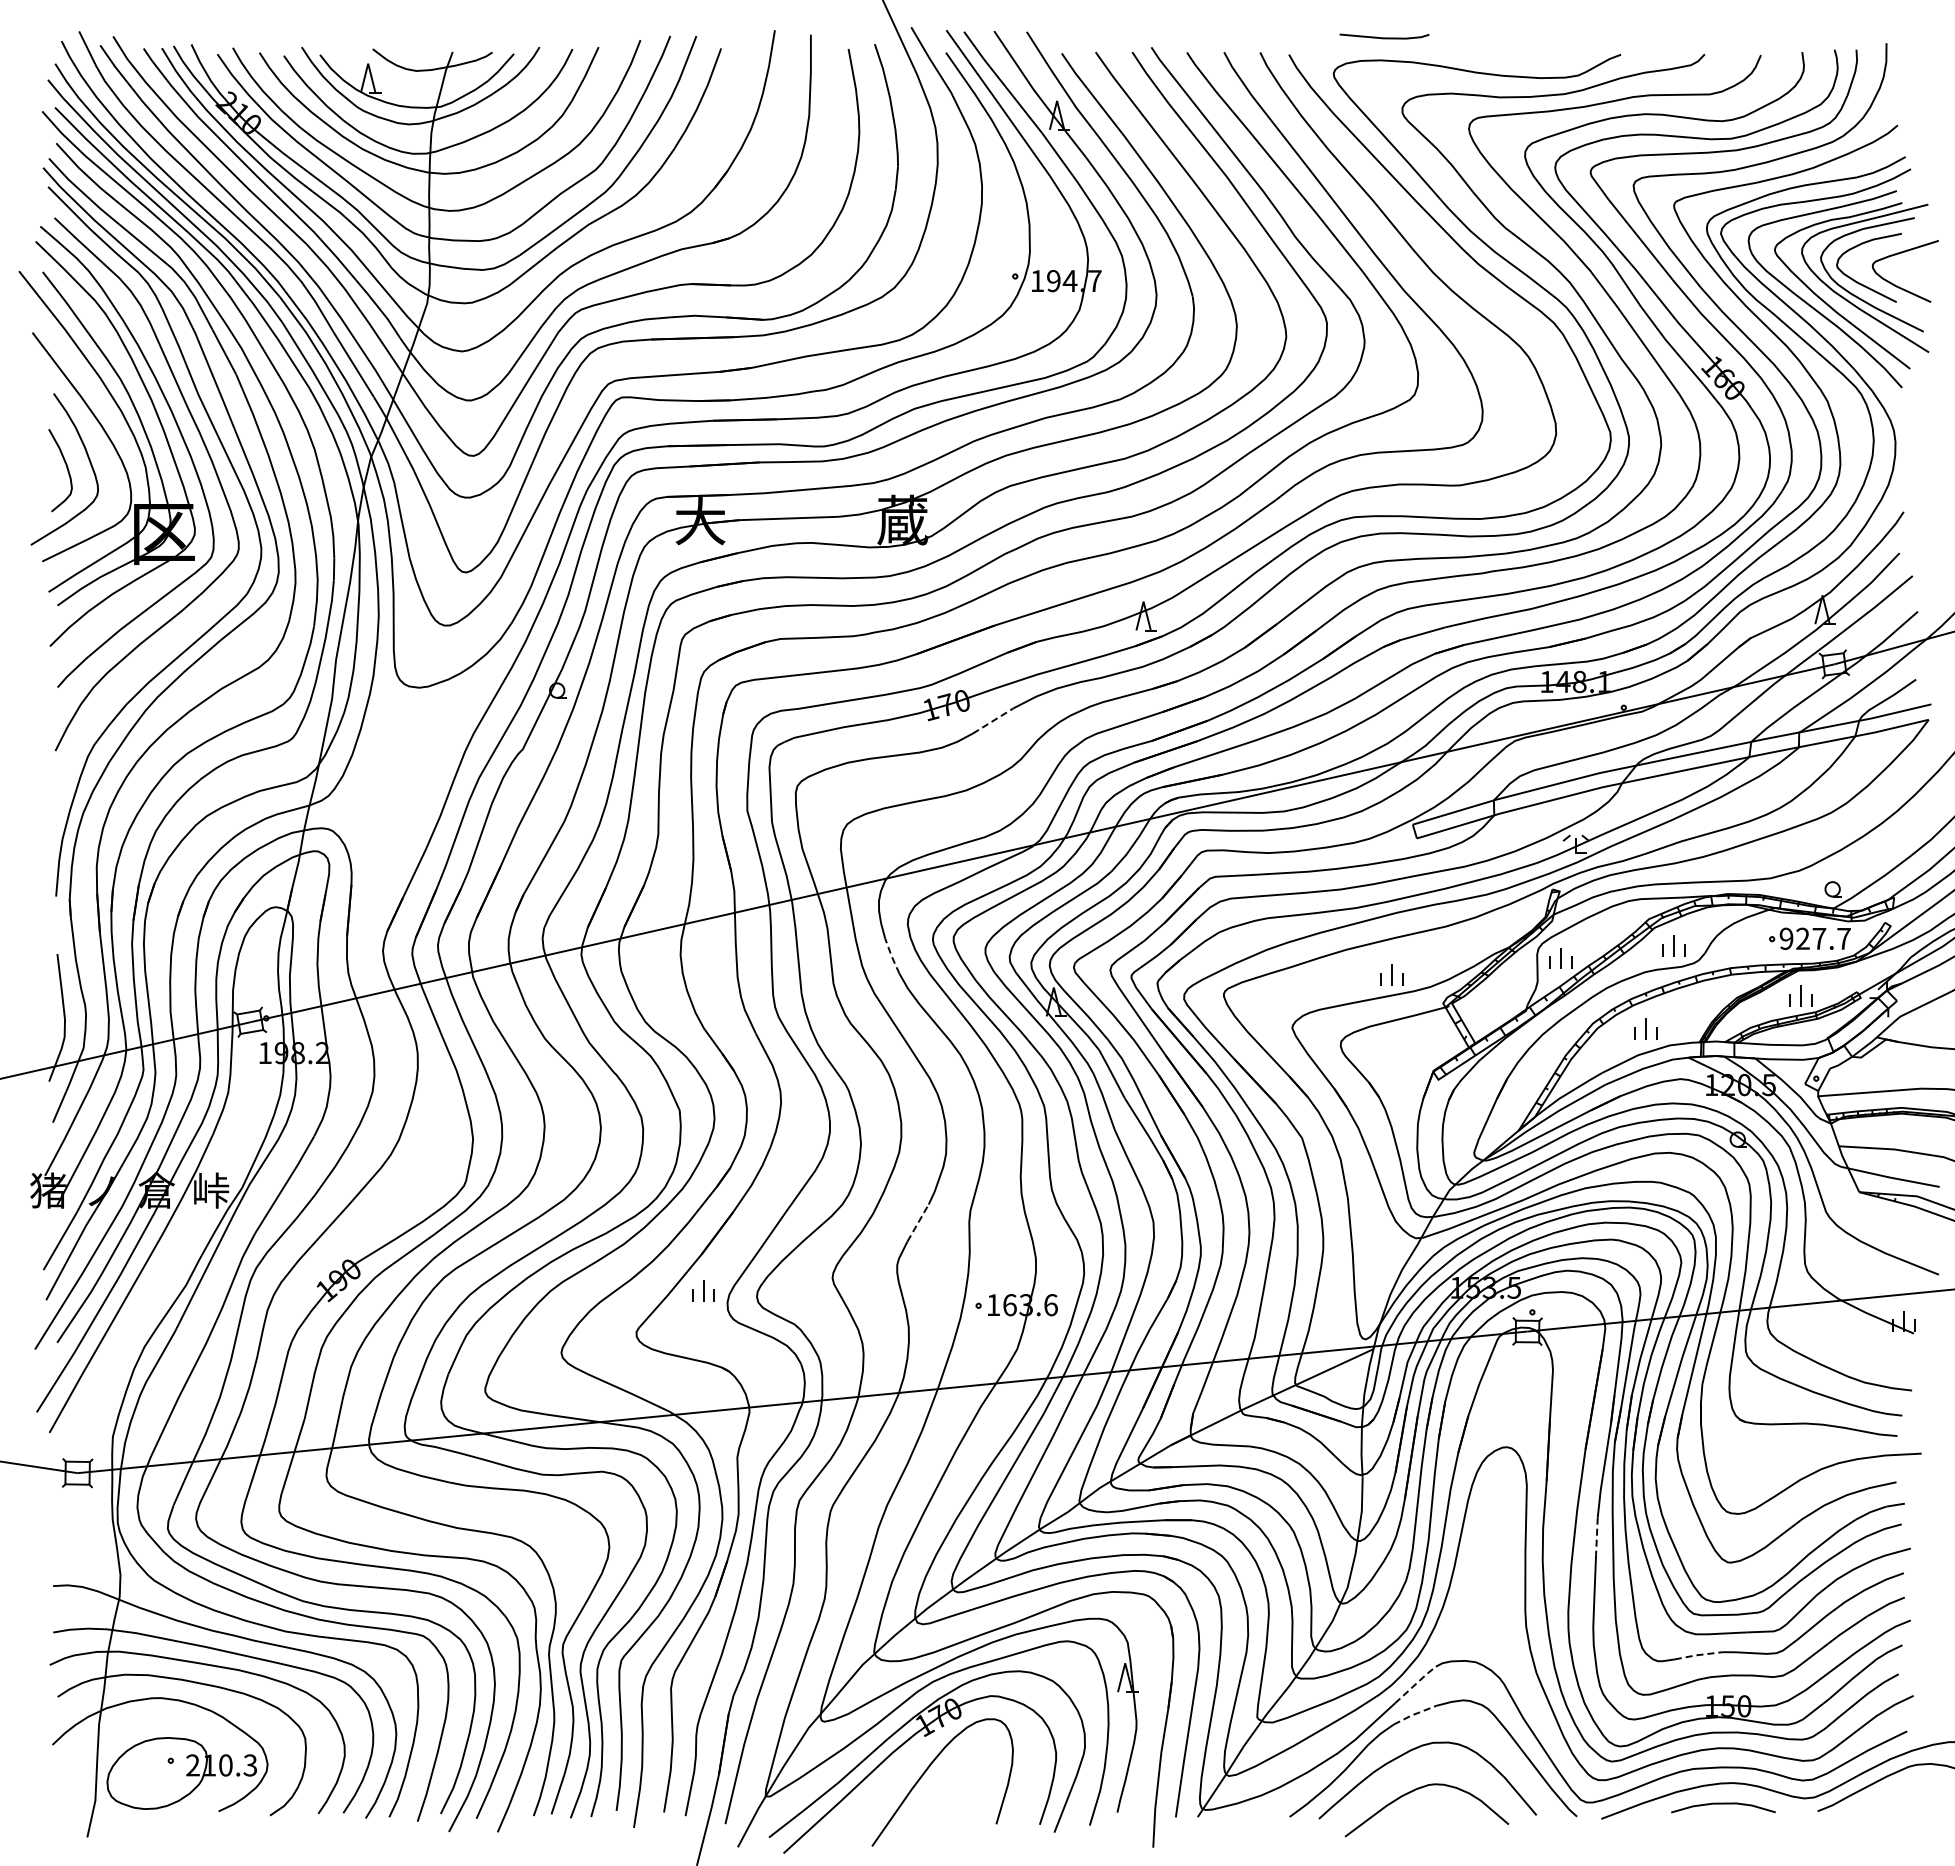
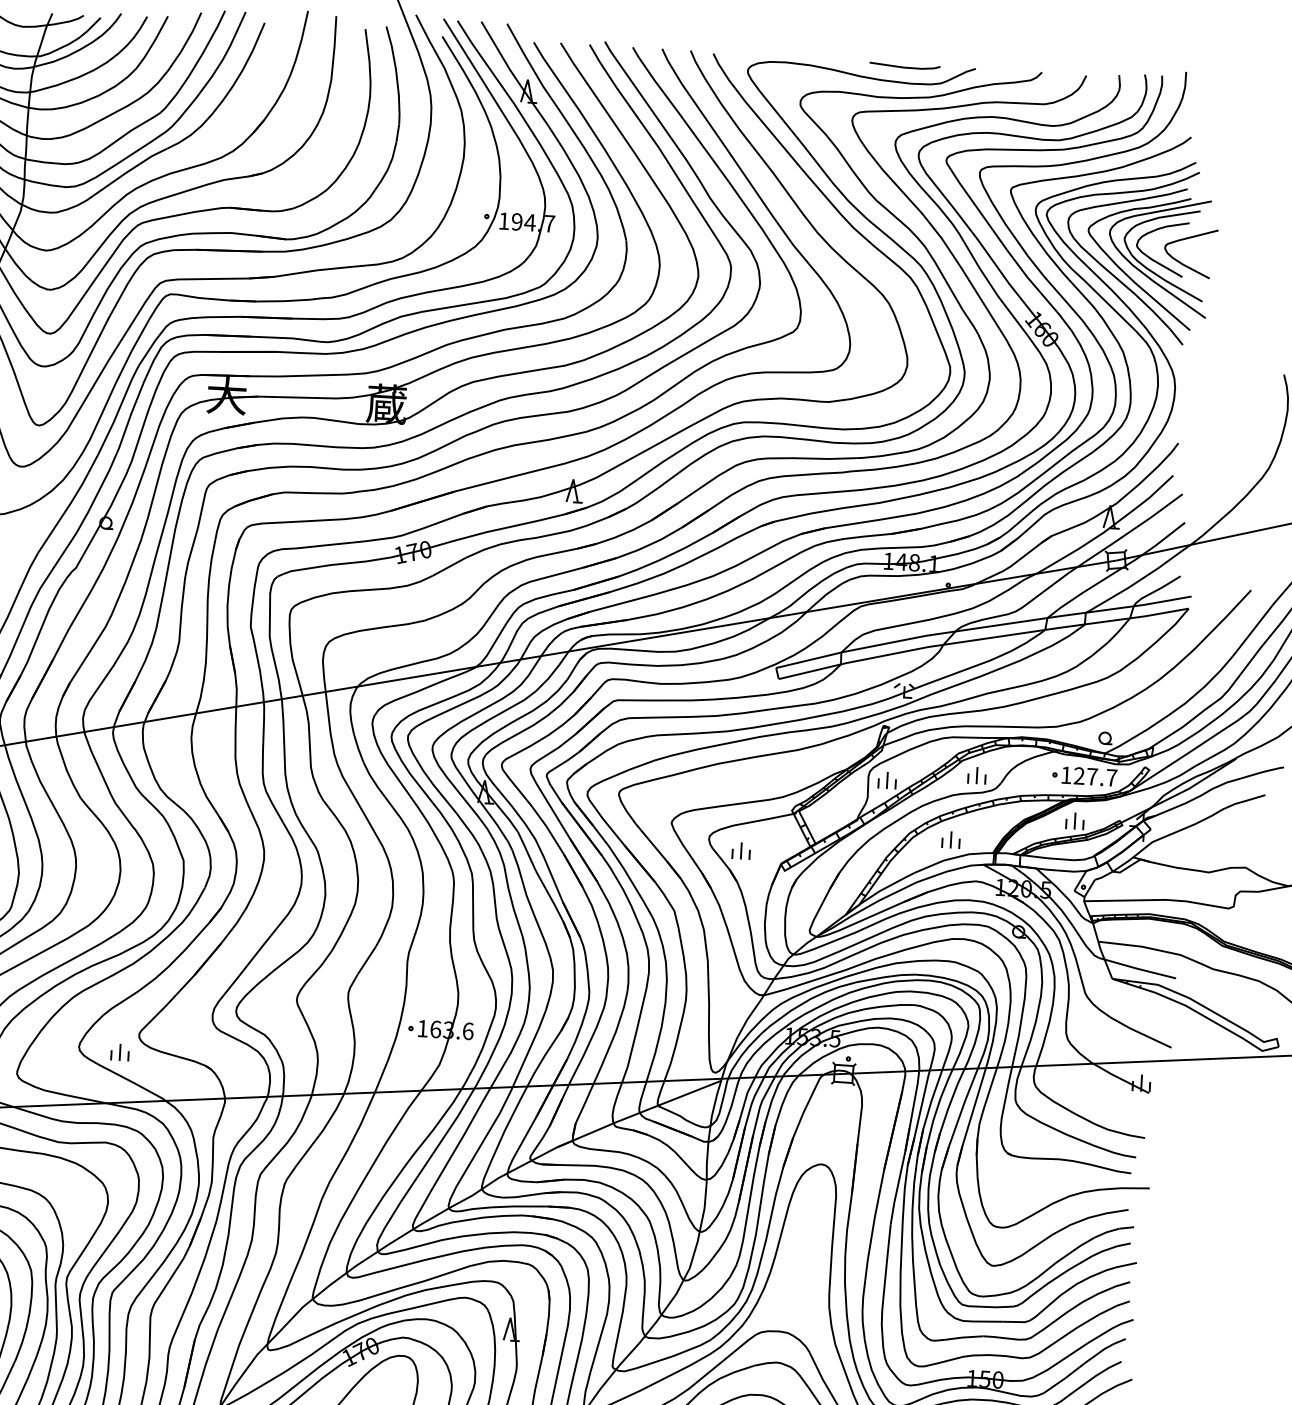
line: (1384, 37) -> (904, 66), moved
line: (993, 720) -> (449, 566), dashed -> solid
text: (1786, 938) -> (1066, 775), 927.7 -> 127.7
line: (891, 956) -> (358, 748), dashed -> solid
part: (1391, 974) -> (740, 850), moved
line: (918, 1222) -> (367, 959), dashed -> solid
part: (703, 1290) -> (120, 1051), moved
line: (1596, 1536) -> (888, 1239), dashed -> solid
line: (1698, 1655) -> (964, 1337), dashed -> solid
line: (1415, 1684) -> (739, 1347), dashed -> solid
line: (1413, 1714) -> (736, 1371), dashed -> solid

